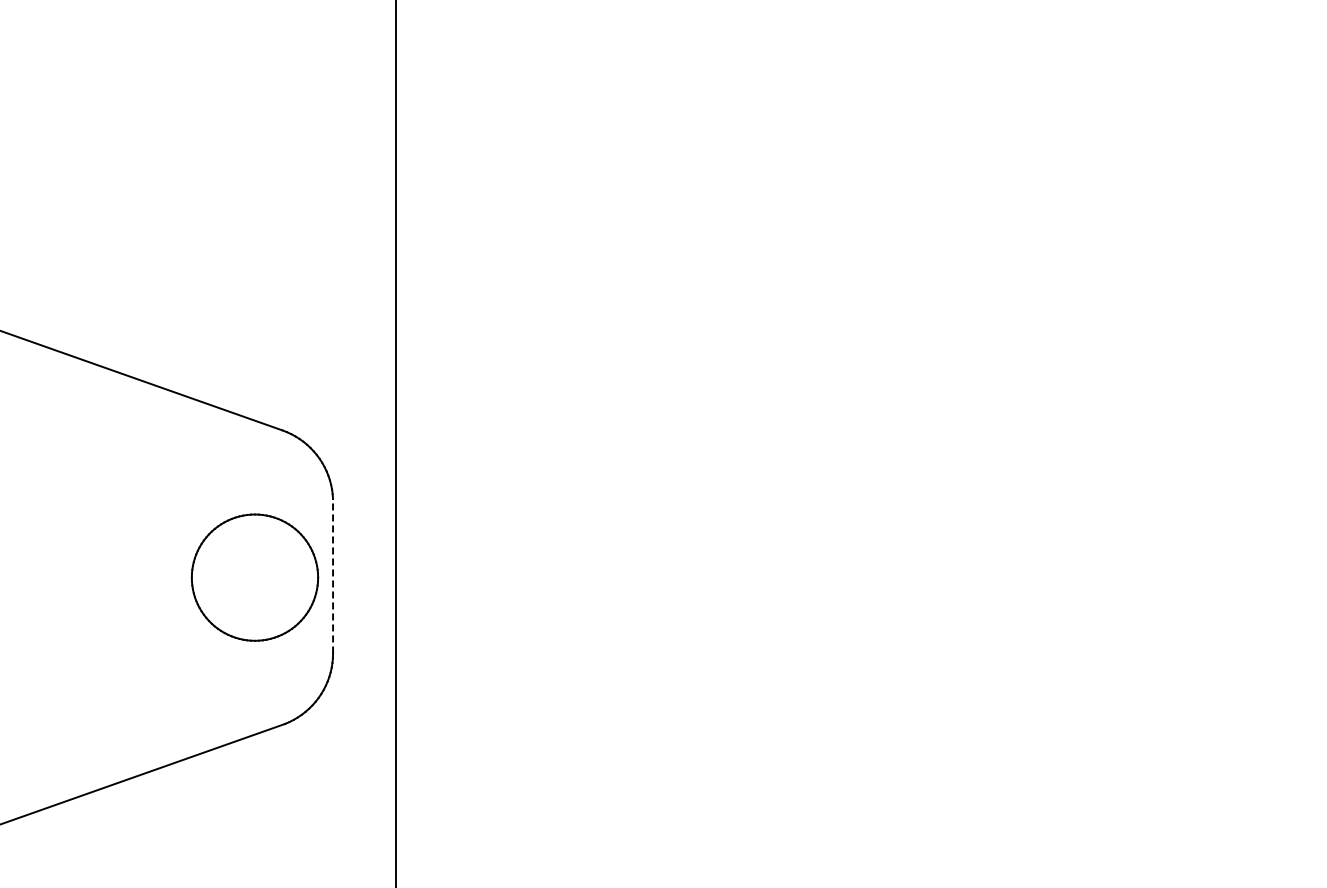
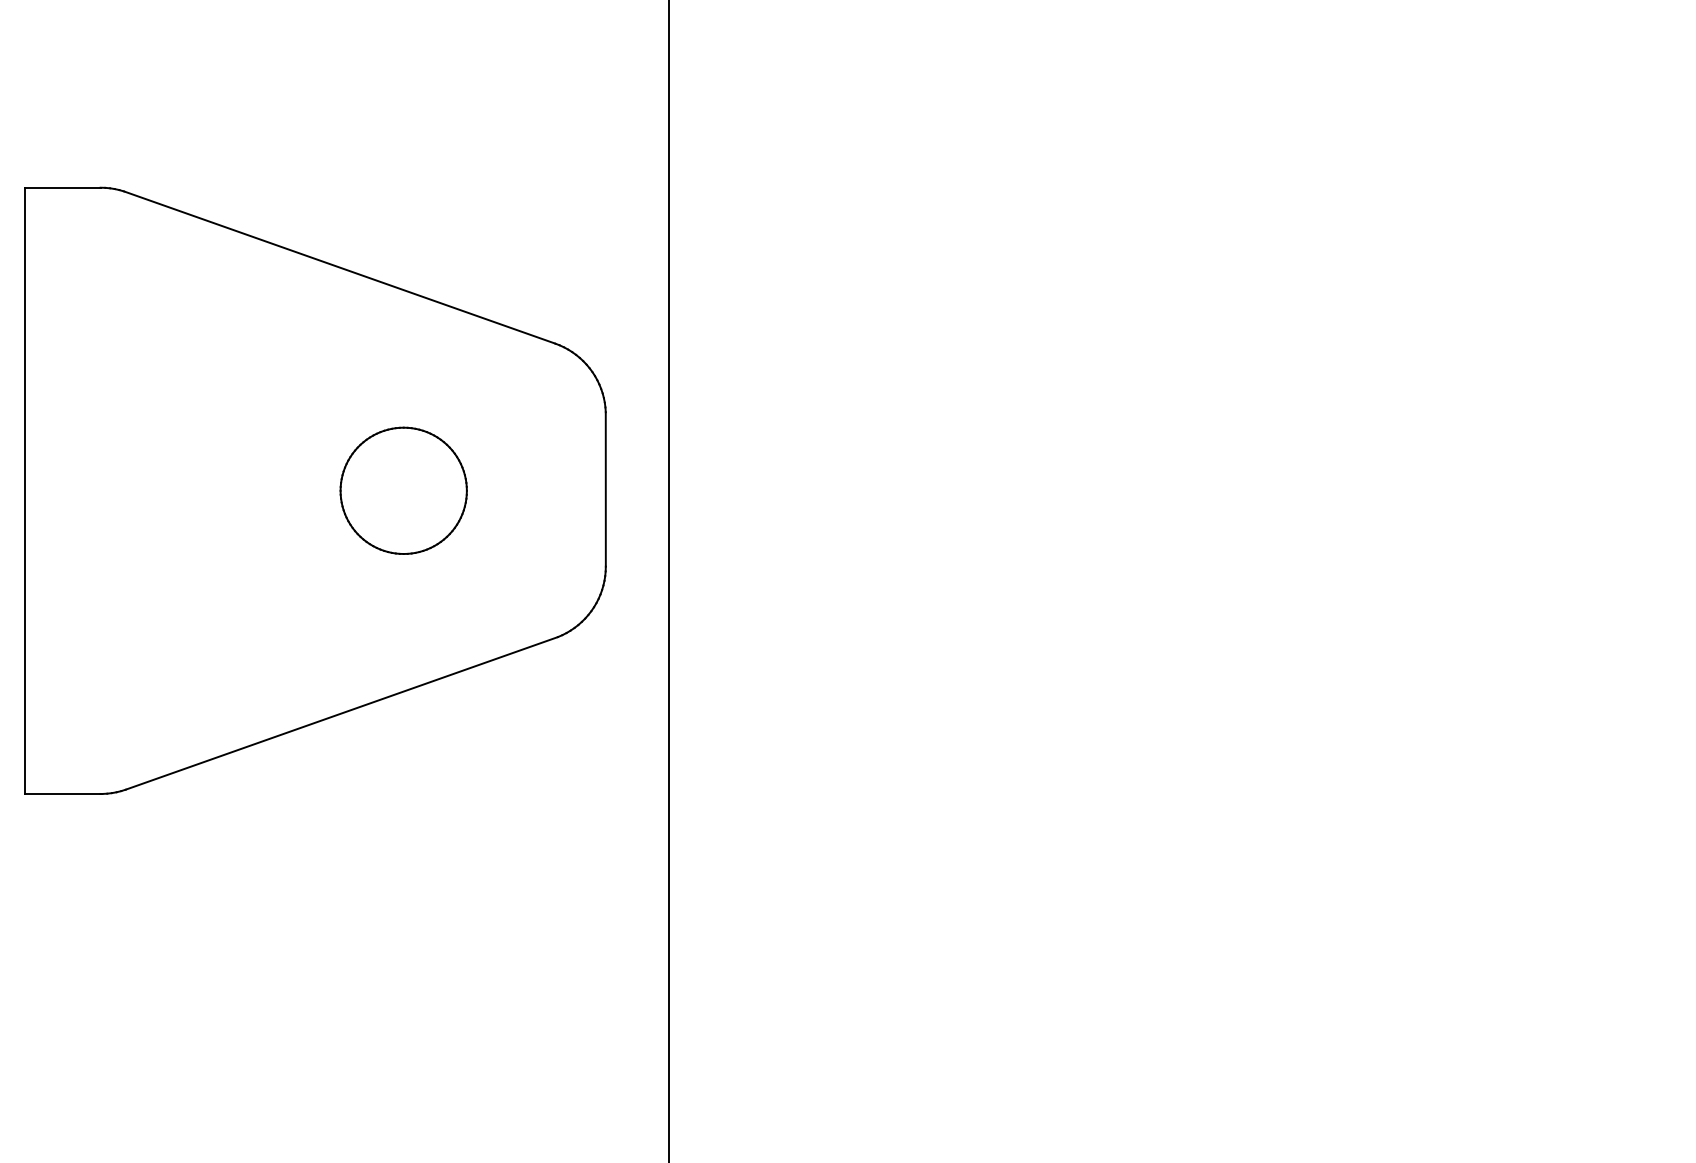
line: (332, 575) -> (605, 488), dashed -> solid
part: (254, 577) -> (403, 490), moved

